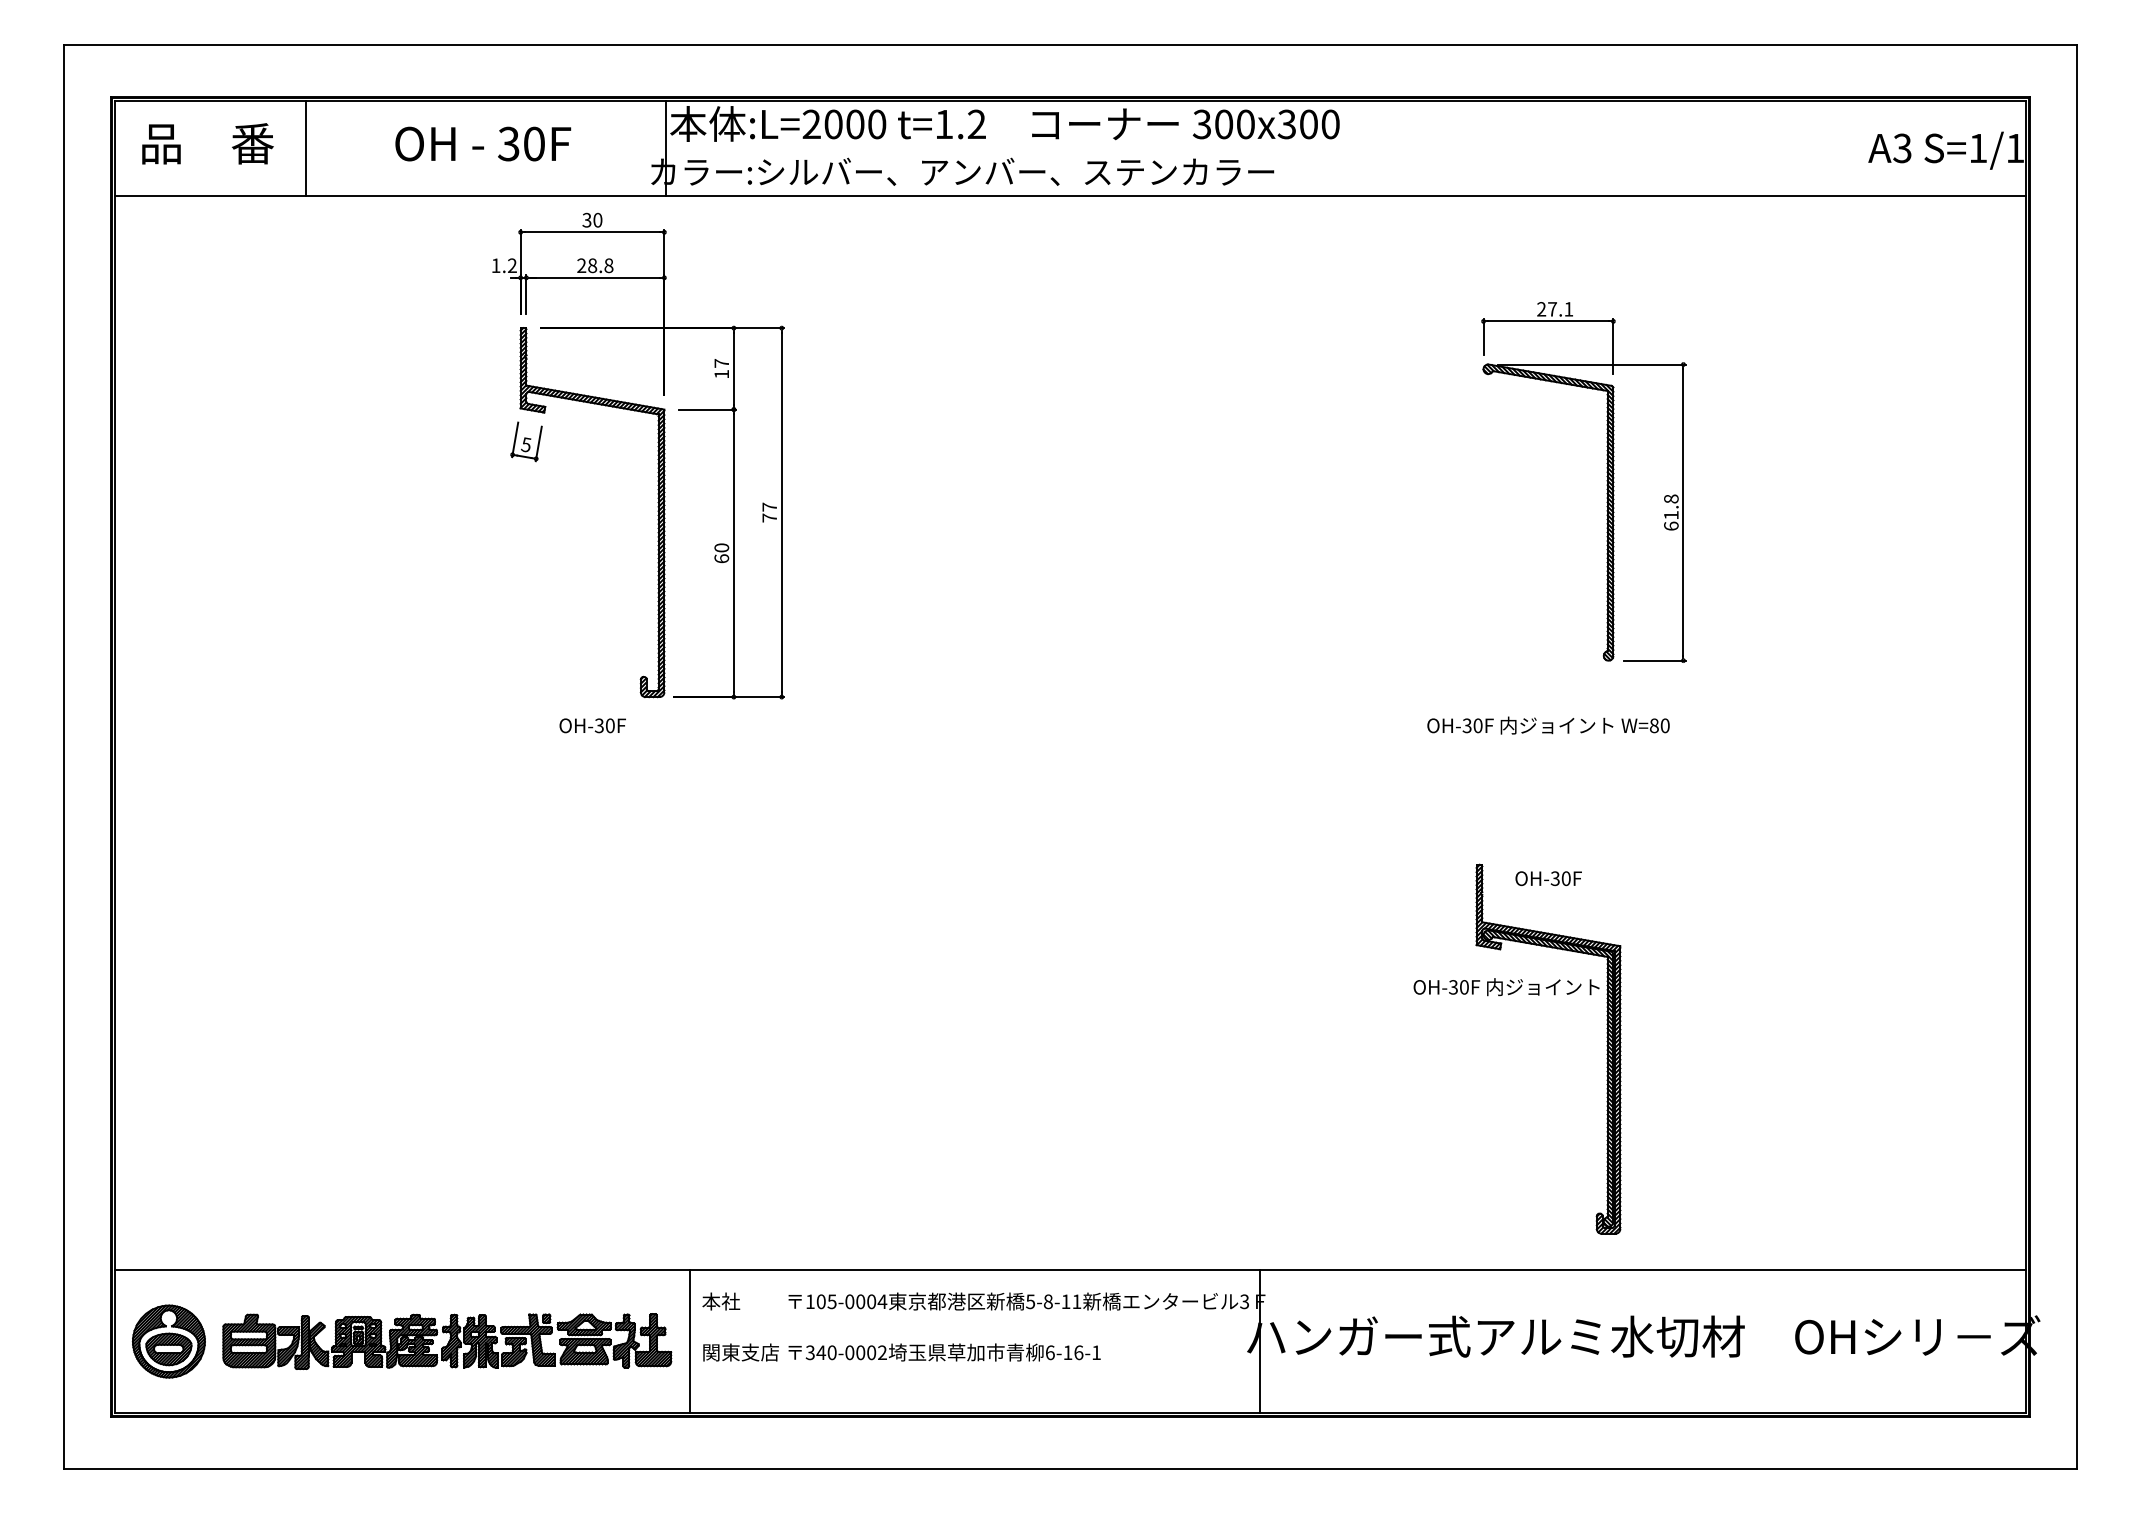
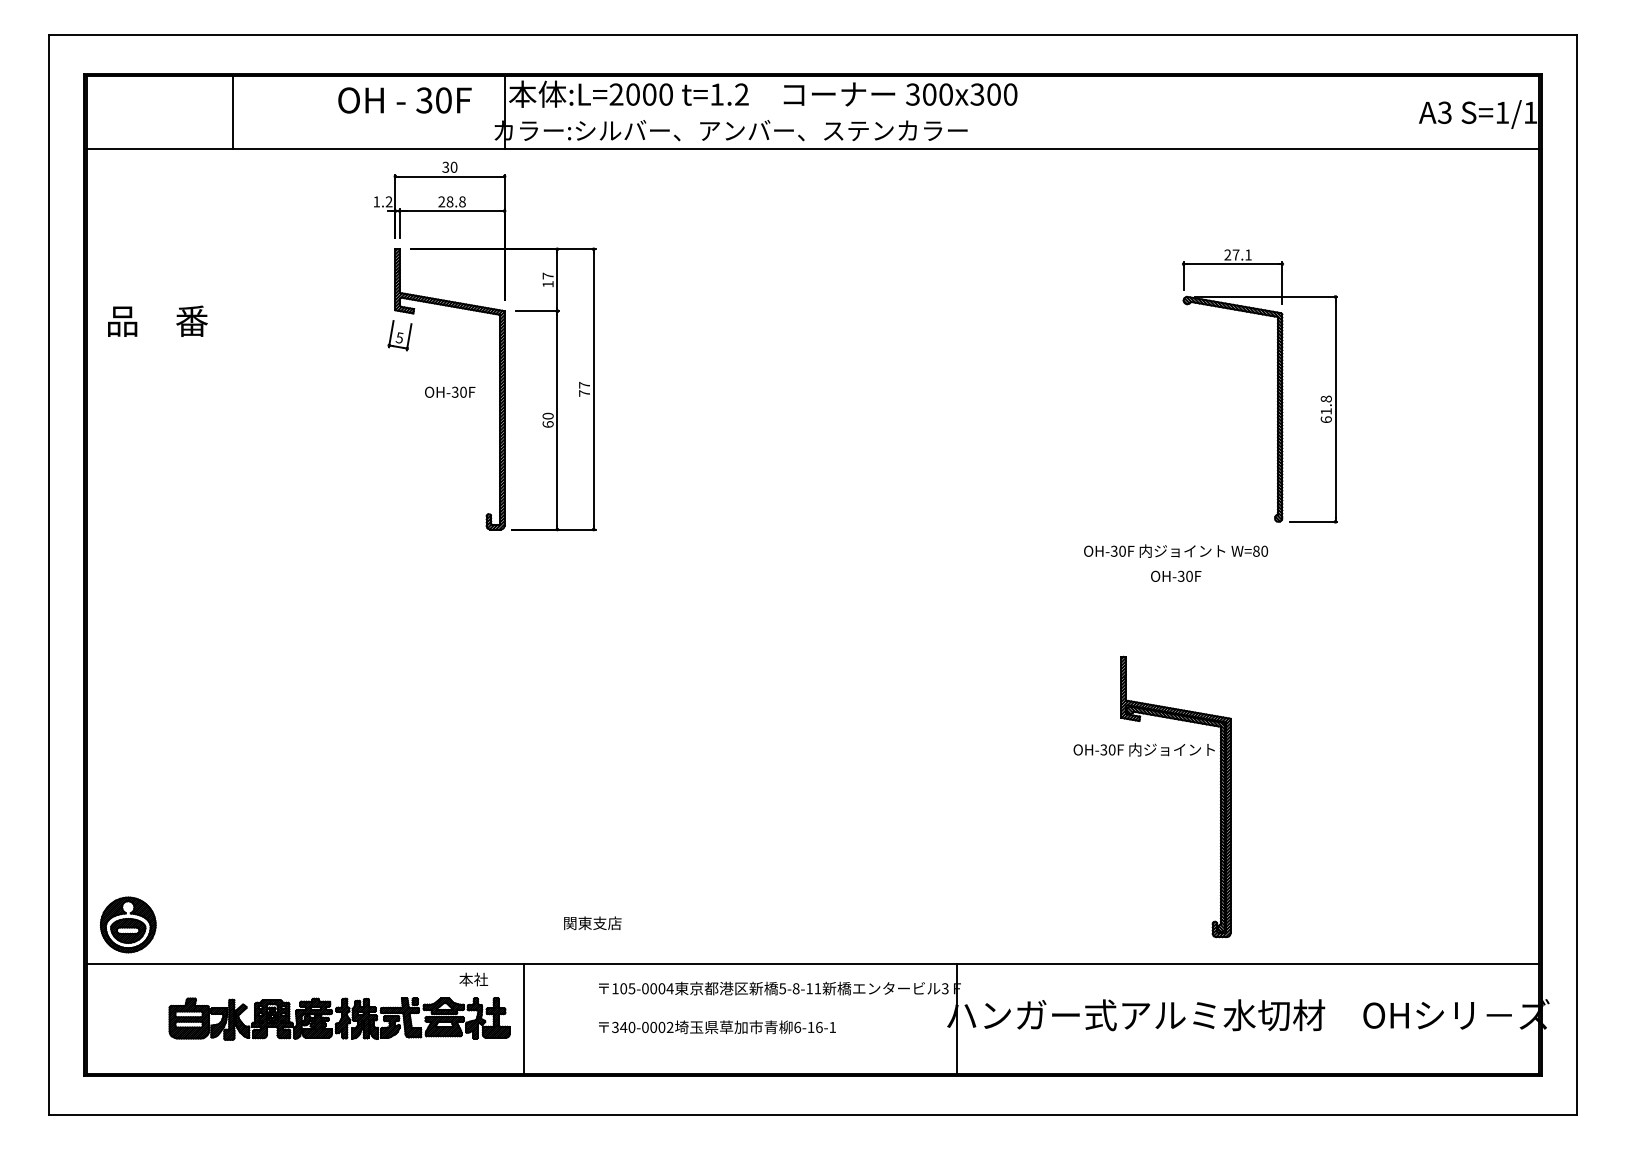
text: (207, 142) -> (157, 320), moved
text: (482, 144) -> (404, 100), moved
part: (1605, 481) -> (1276, 385), moved
text: (593, 724) -> (450, 391), moved
text: (1549, 877) -> (1176, 575), moved
text: (720, 1301) -> (473, 979), moved
part: (167, 1340) -> (127, 924), moved
text: (740, 1352) -> (592, 923), moved

